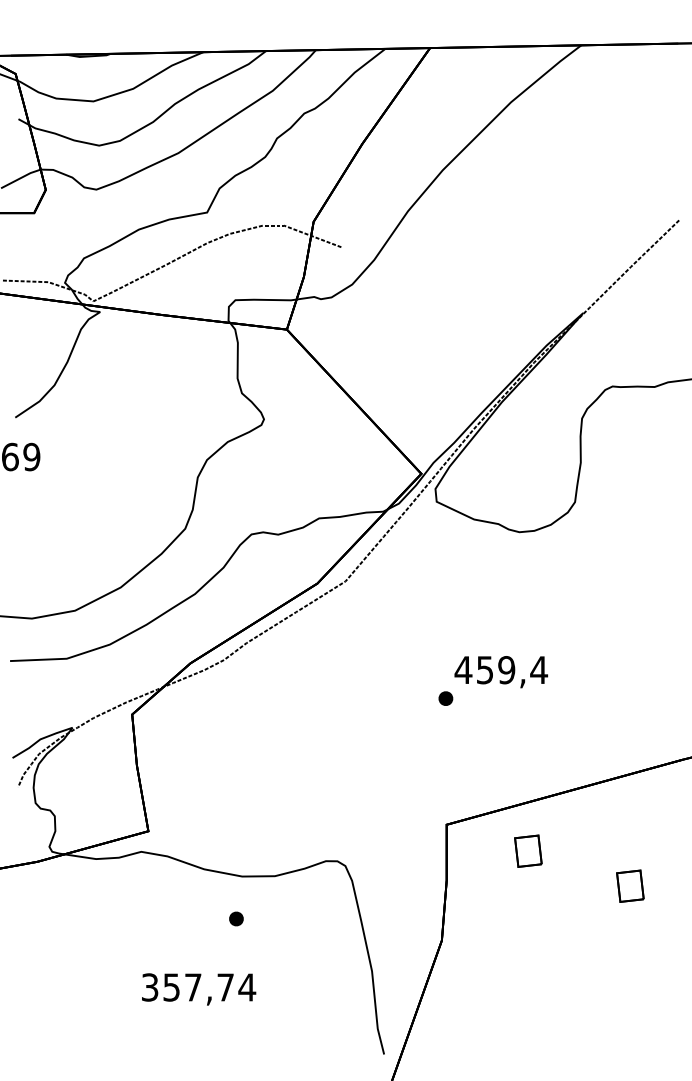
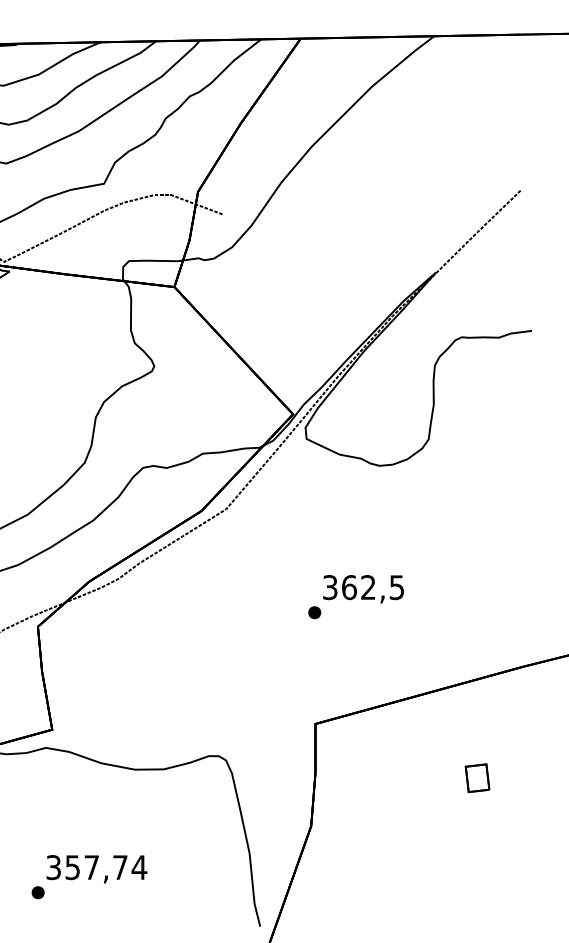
text: (501, 670) -> (363, 587), 459,4 -> 362,5
part: (528, 850) -> (387, 746), removed
part: (236, 918) -> (38, 892), moved

